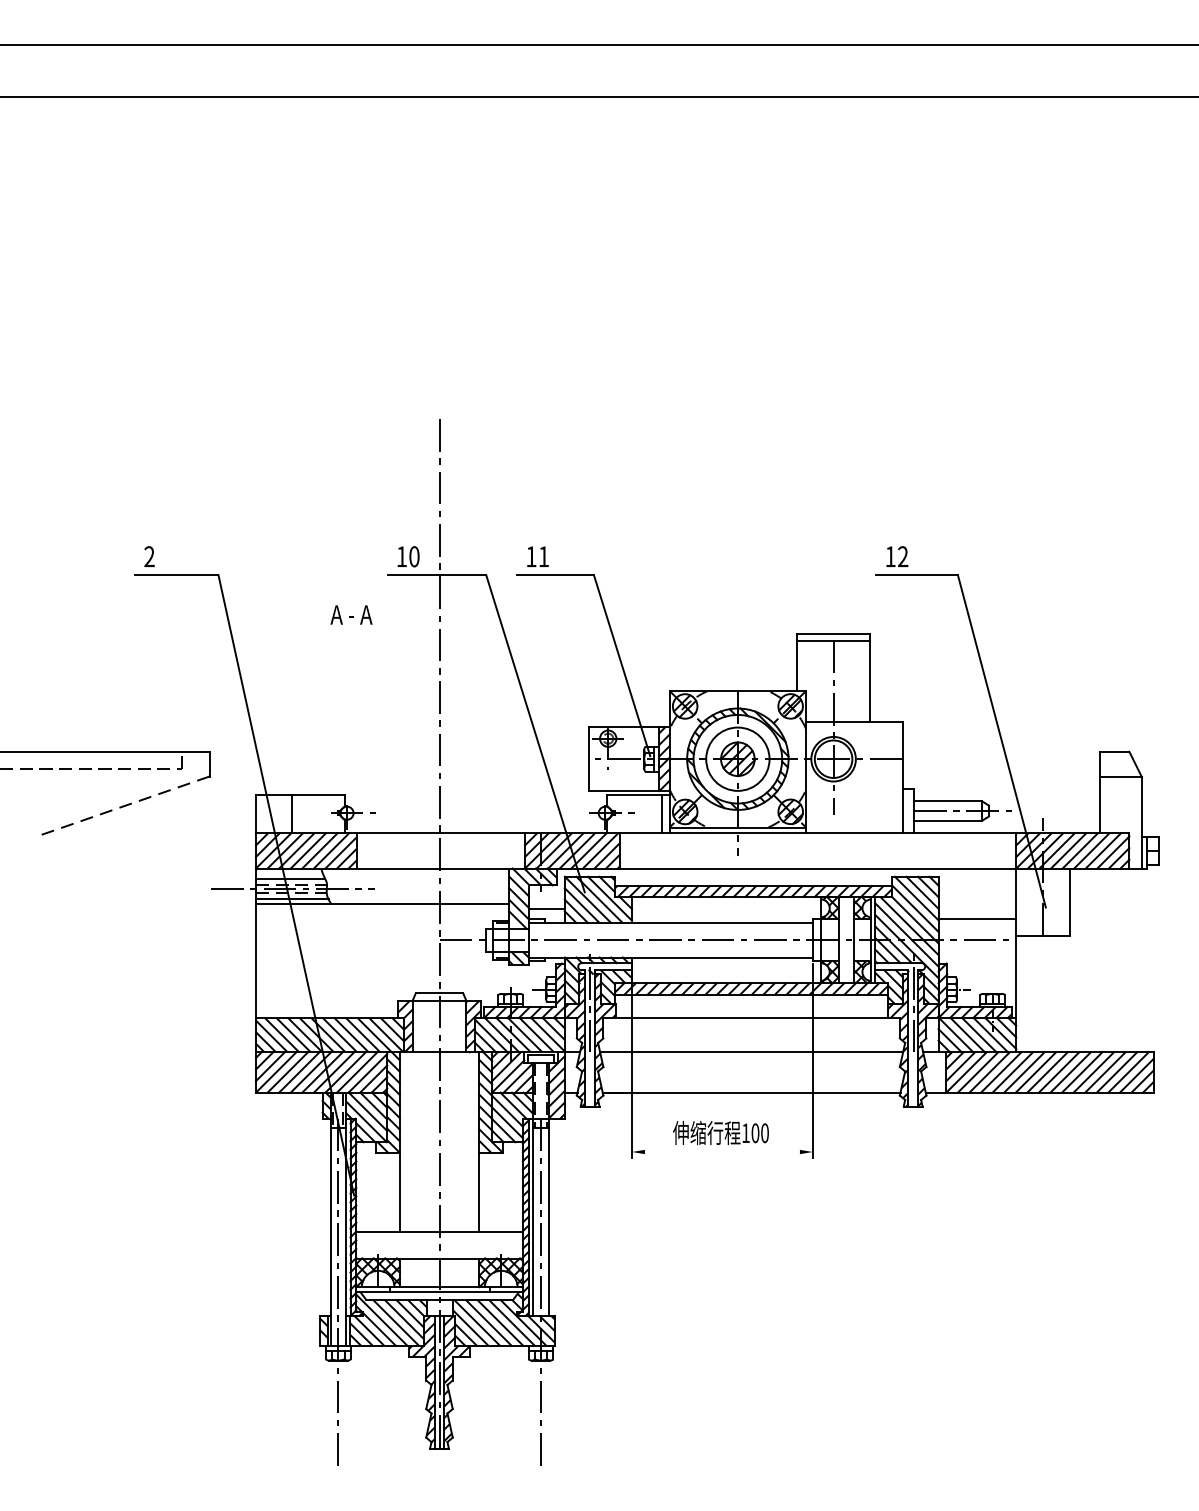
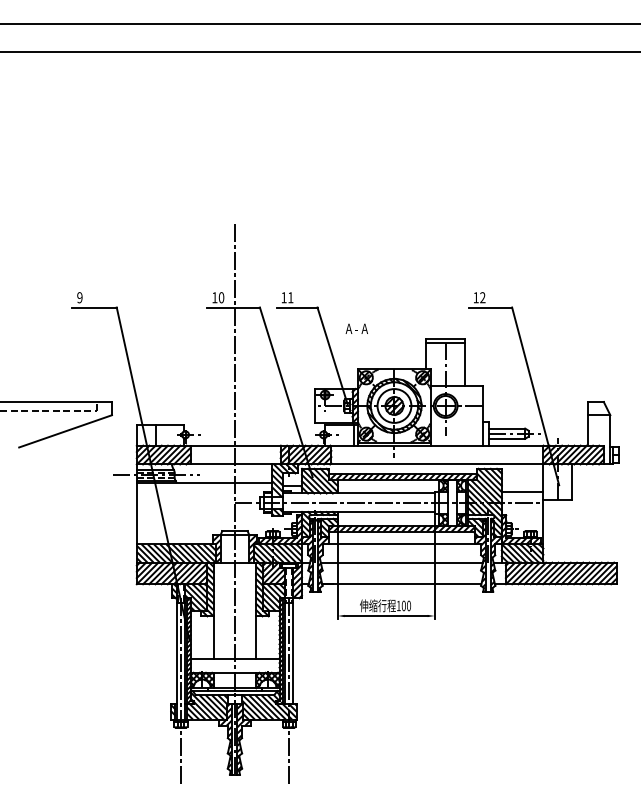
text: (148, 558) -> (79, 298), 2 -> 9
text: (350, 614) -> (356, 328), moved
line: (122, 806) -> (65, 431), dashed -> solid
line: (721, 1152) -> (385, 616), added

